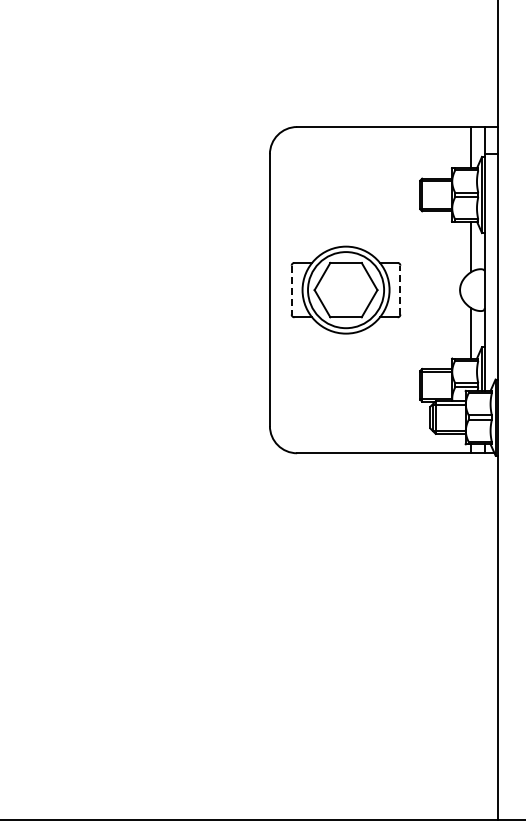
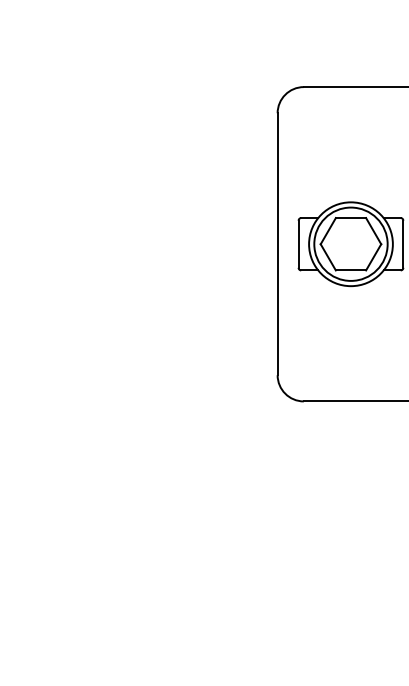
line: (400, 289) -> (403, 243), dashed -> solid
line: (291, 290) -> (298, 244), dashed -> solid

